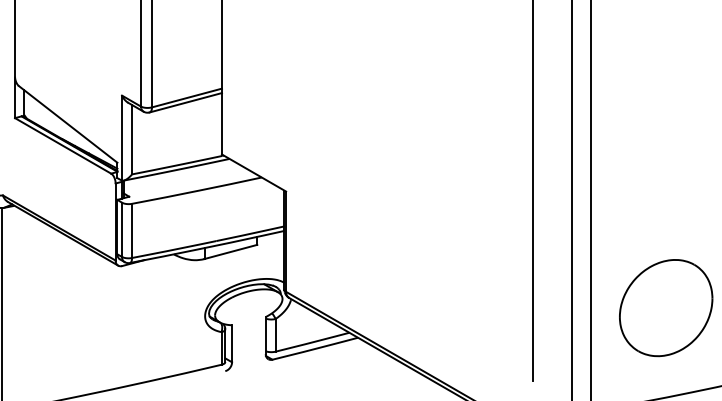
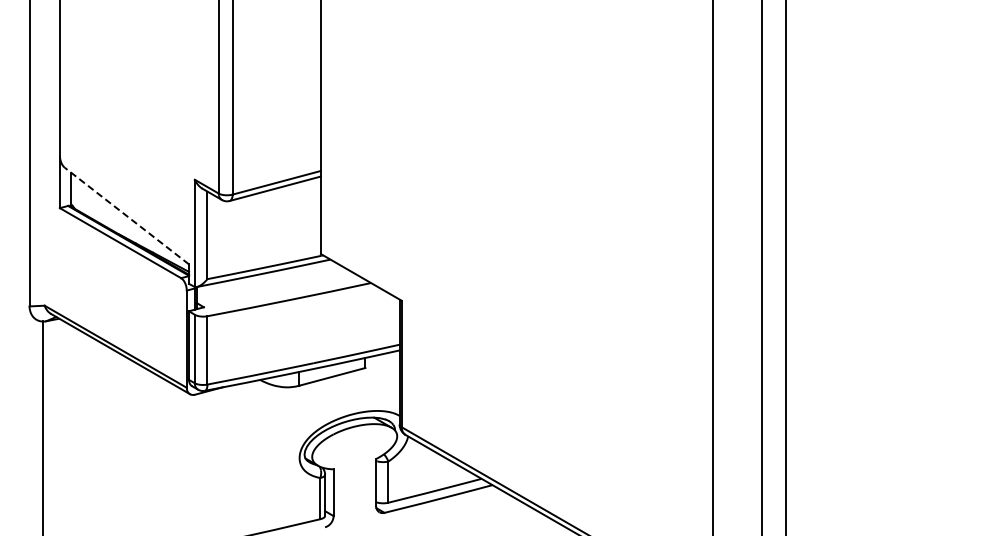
line: (67, 124) -> (126, 216), solid -> dashed
part: (665, 307) -> (880, 447), removed

